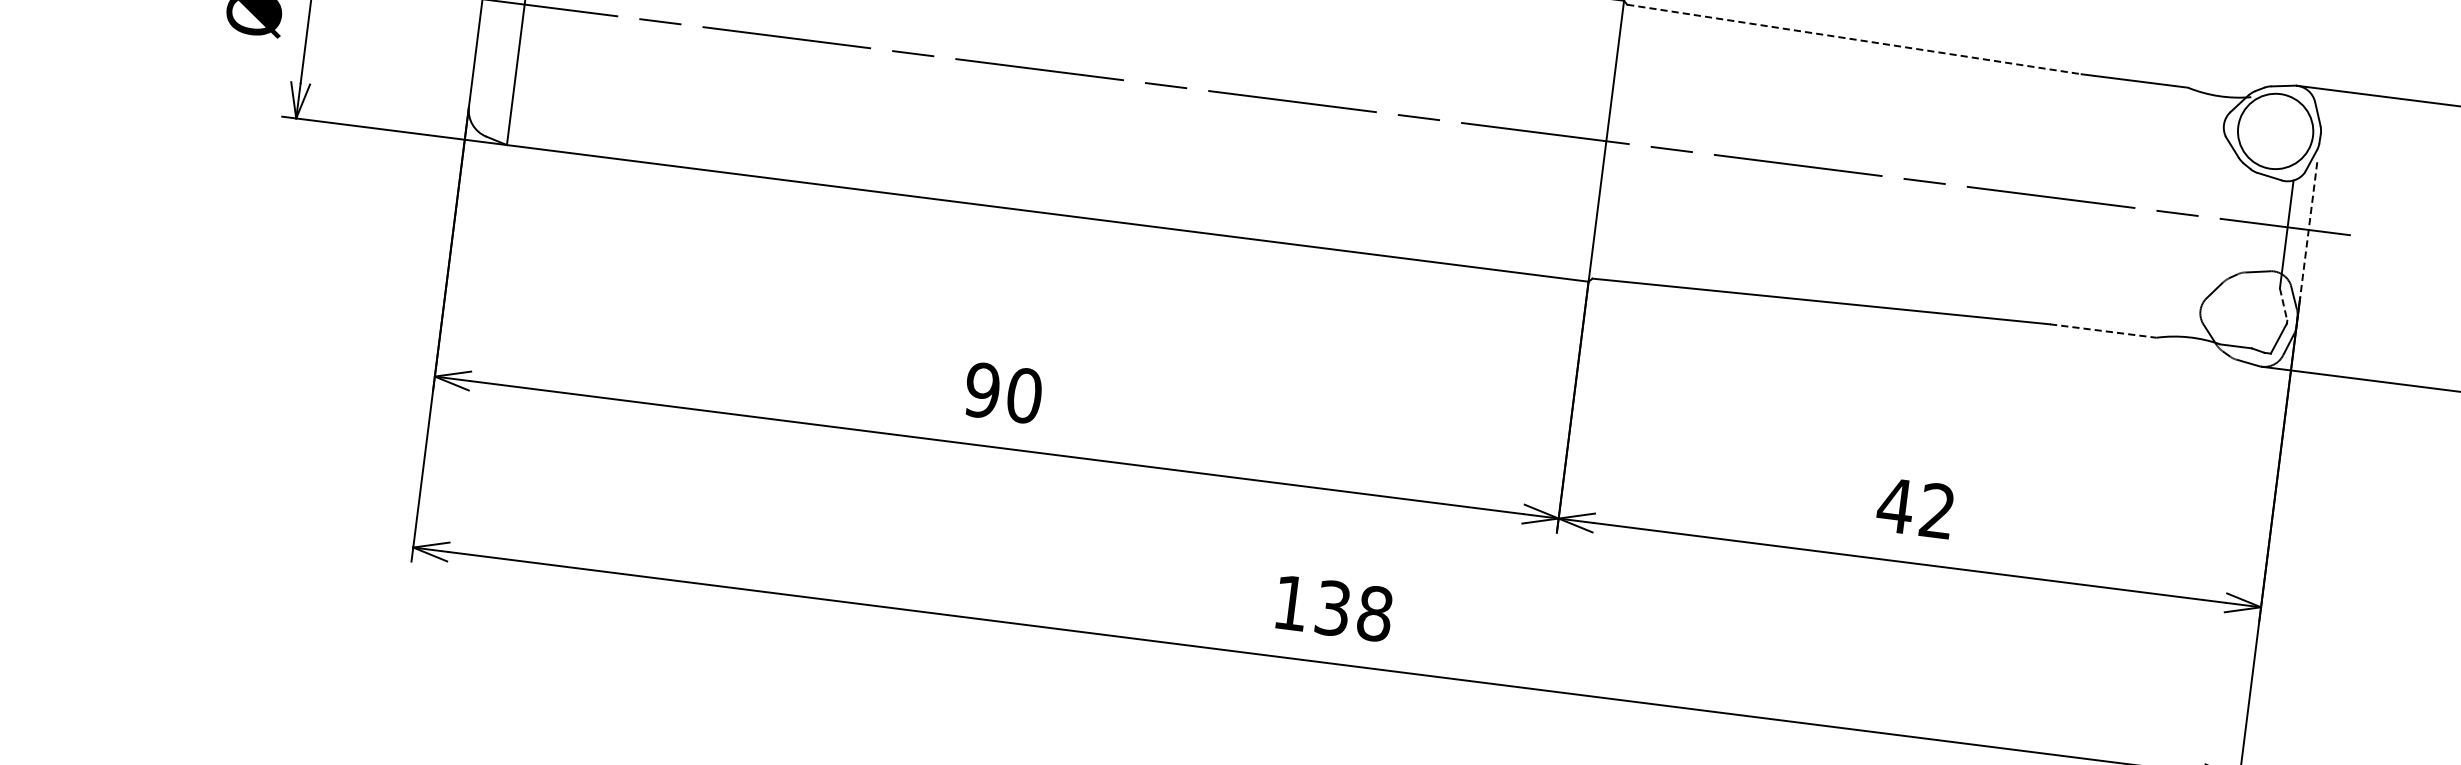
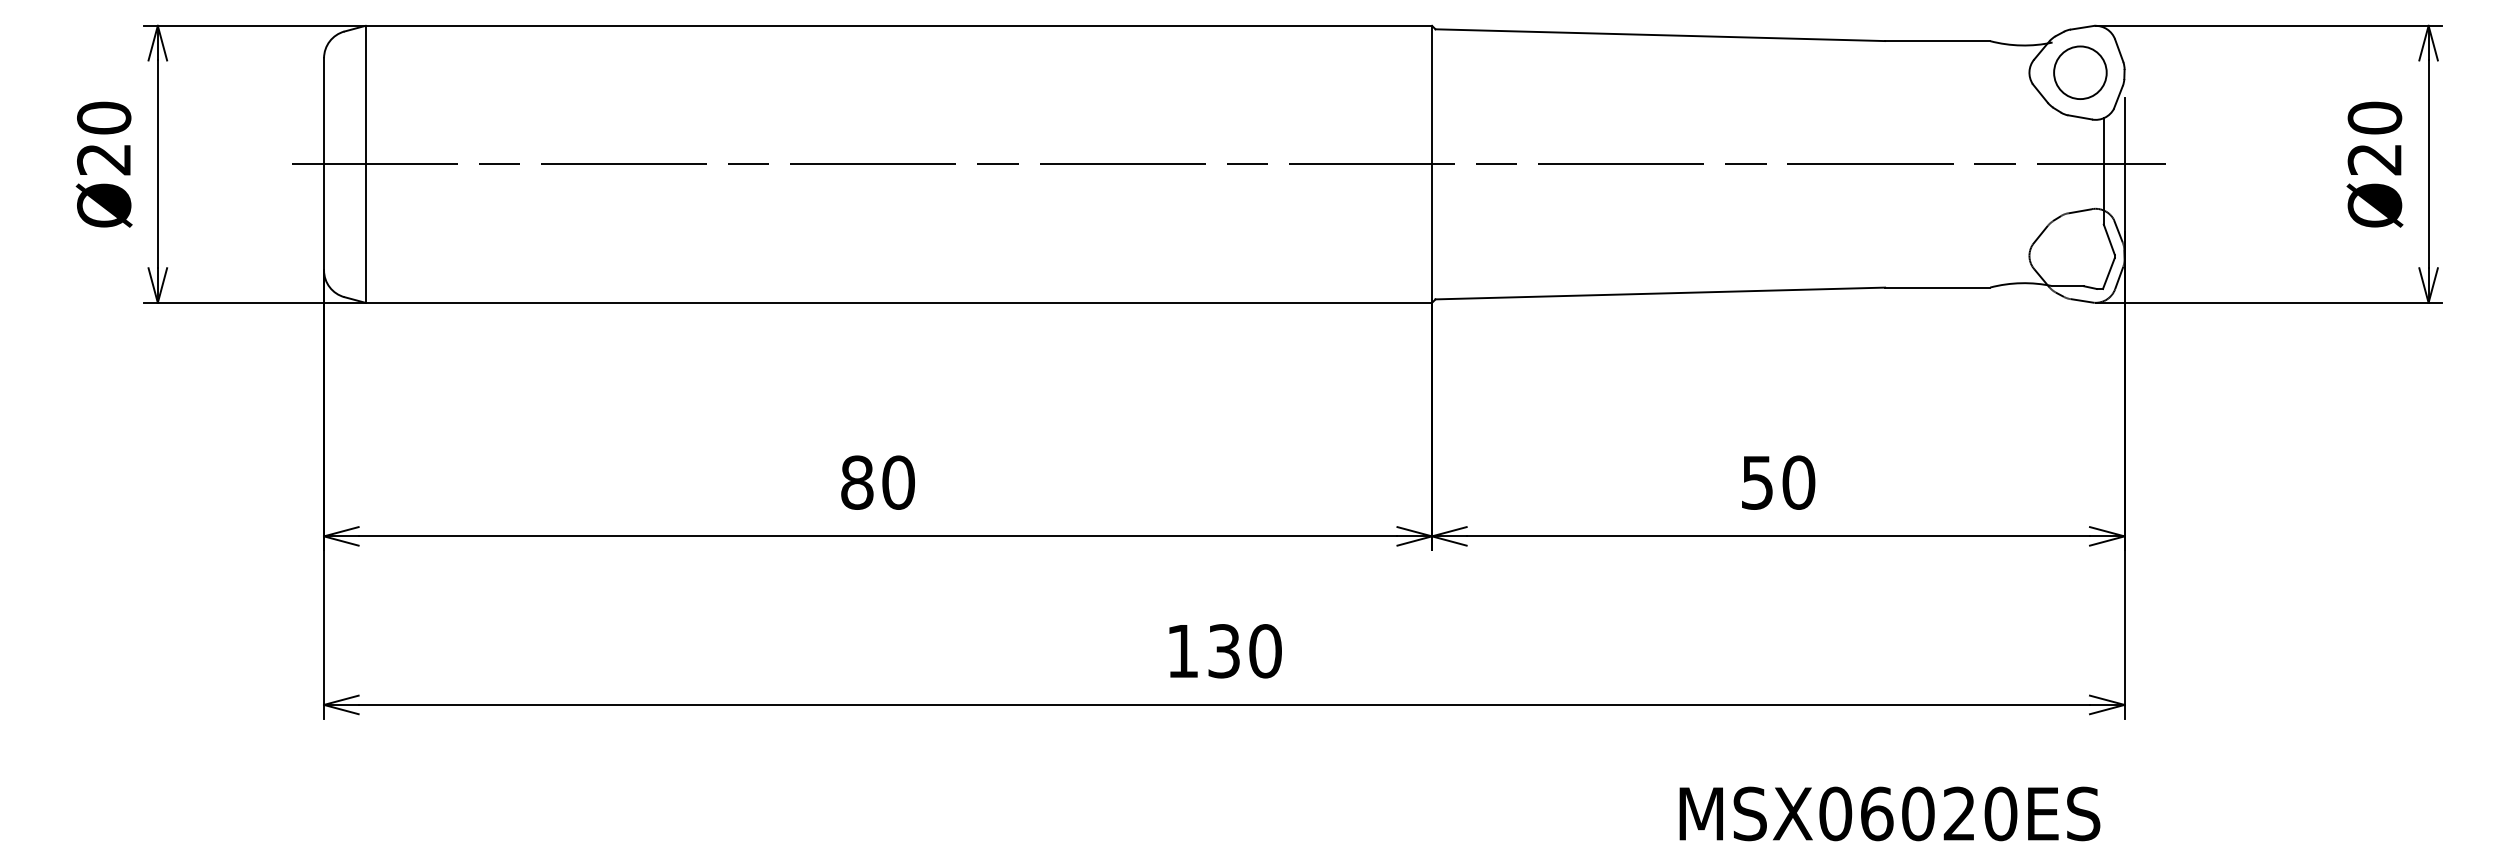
line: (1854, 39) -> (1660, 35), dashed -> solid
circle: (2275, 131) -> (2080, 72), size x0.71
line: (2308, 231) -> (2124, 165), dashed -> solid
line: (2283, 305) -> (2109, 240), dashed -> solid
line: (2103, 330) -> (1937, 287), dashed -> solid
text: (981, 390) -> (856, 482), 90 -> 80
text: (1915, 508) -> (1777, 482), 42 -> 50
text: (1374, 613) -> (1265, 651), 138 -> 130

